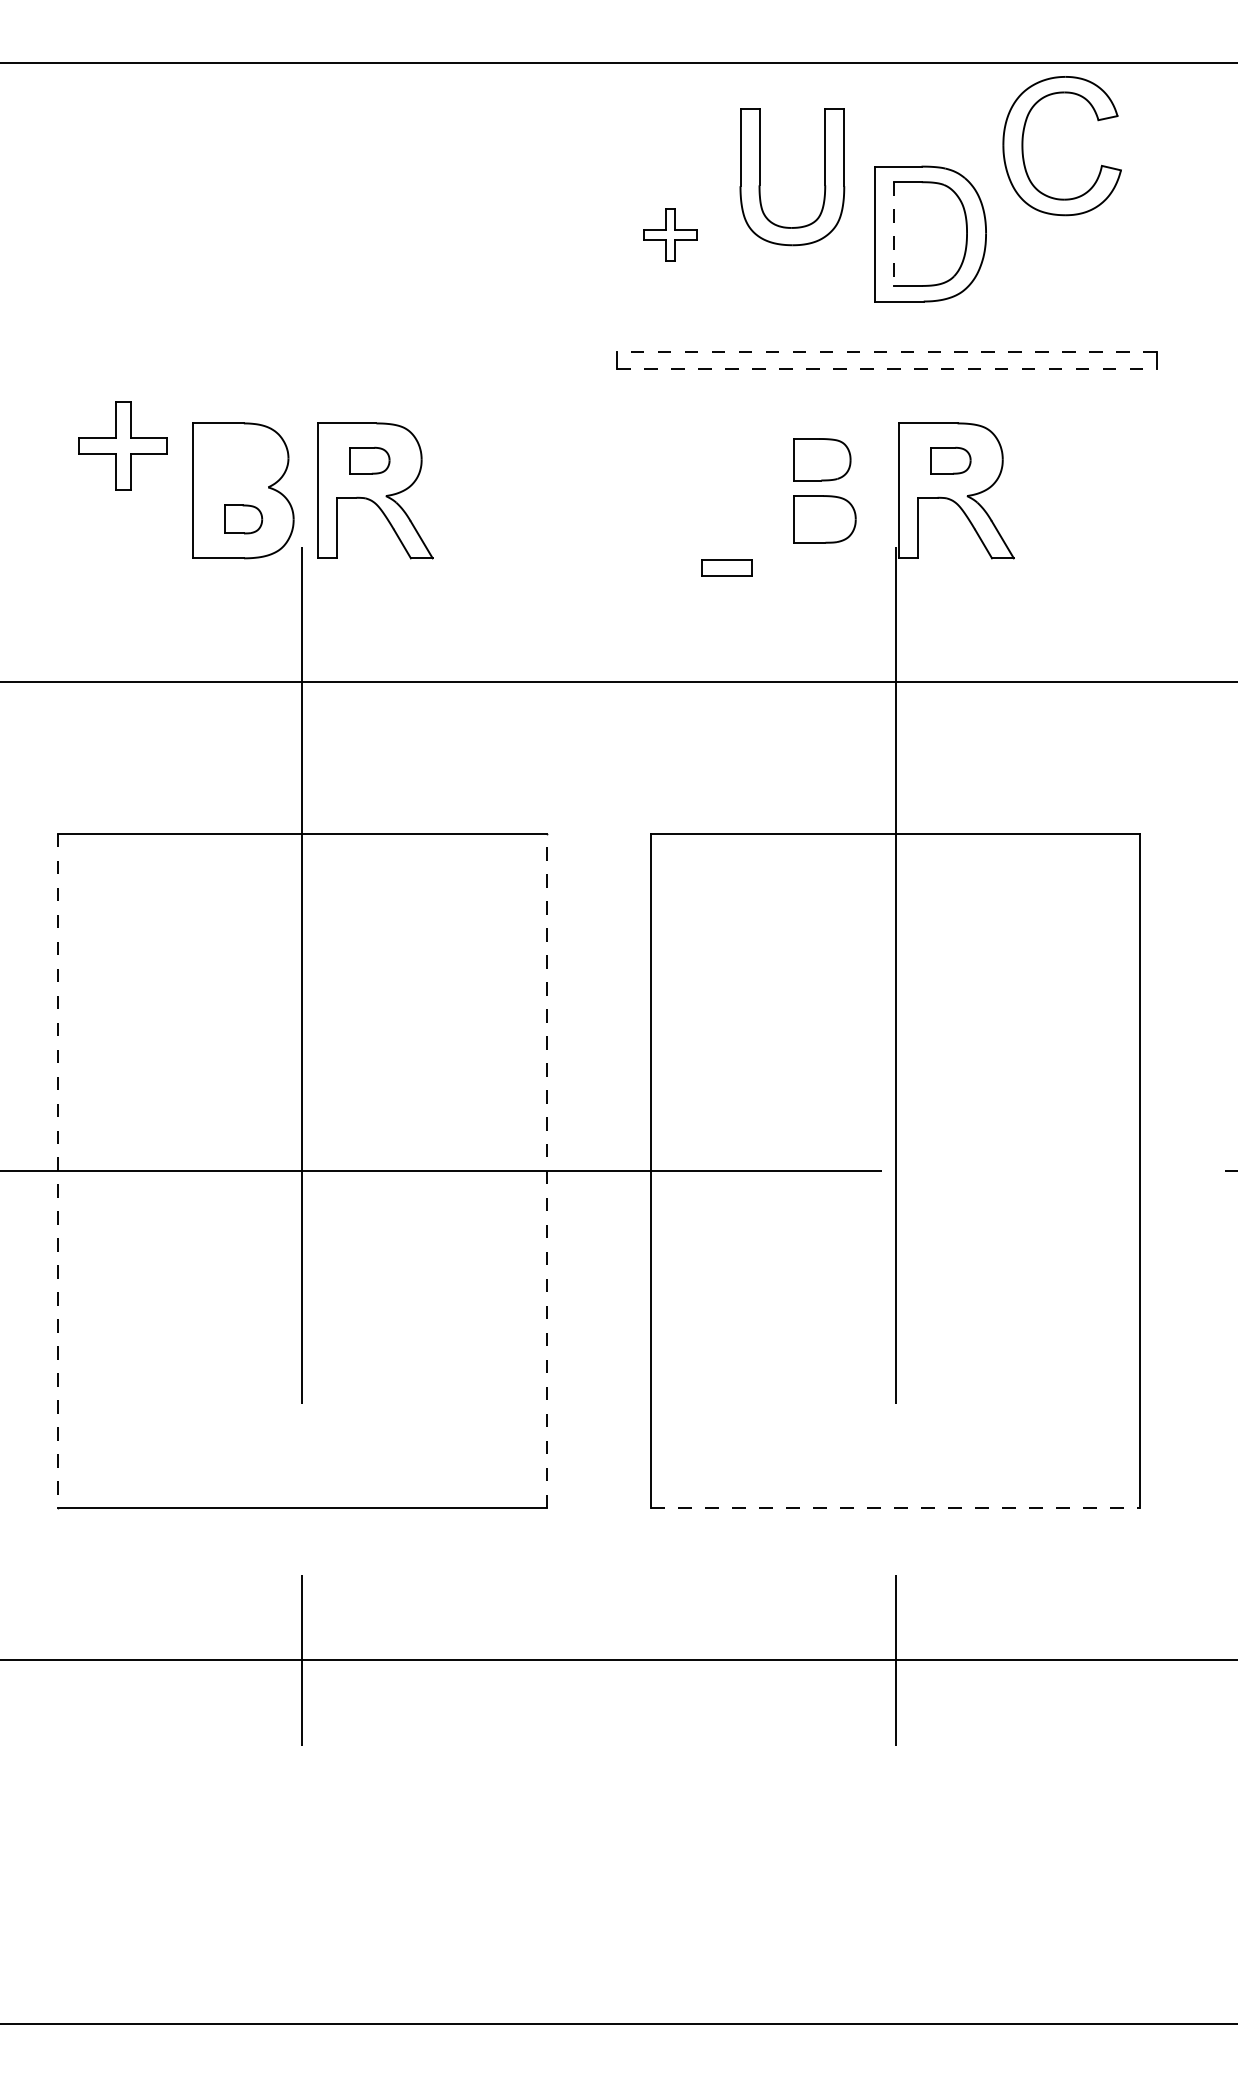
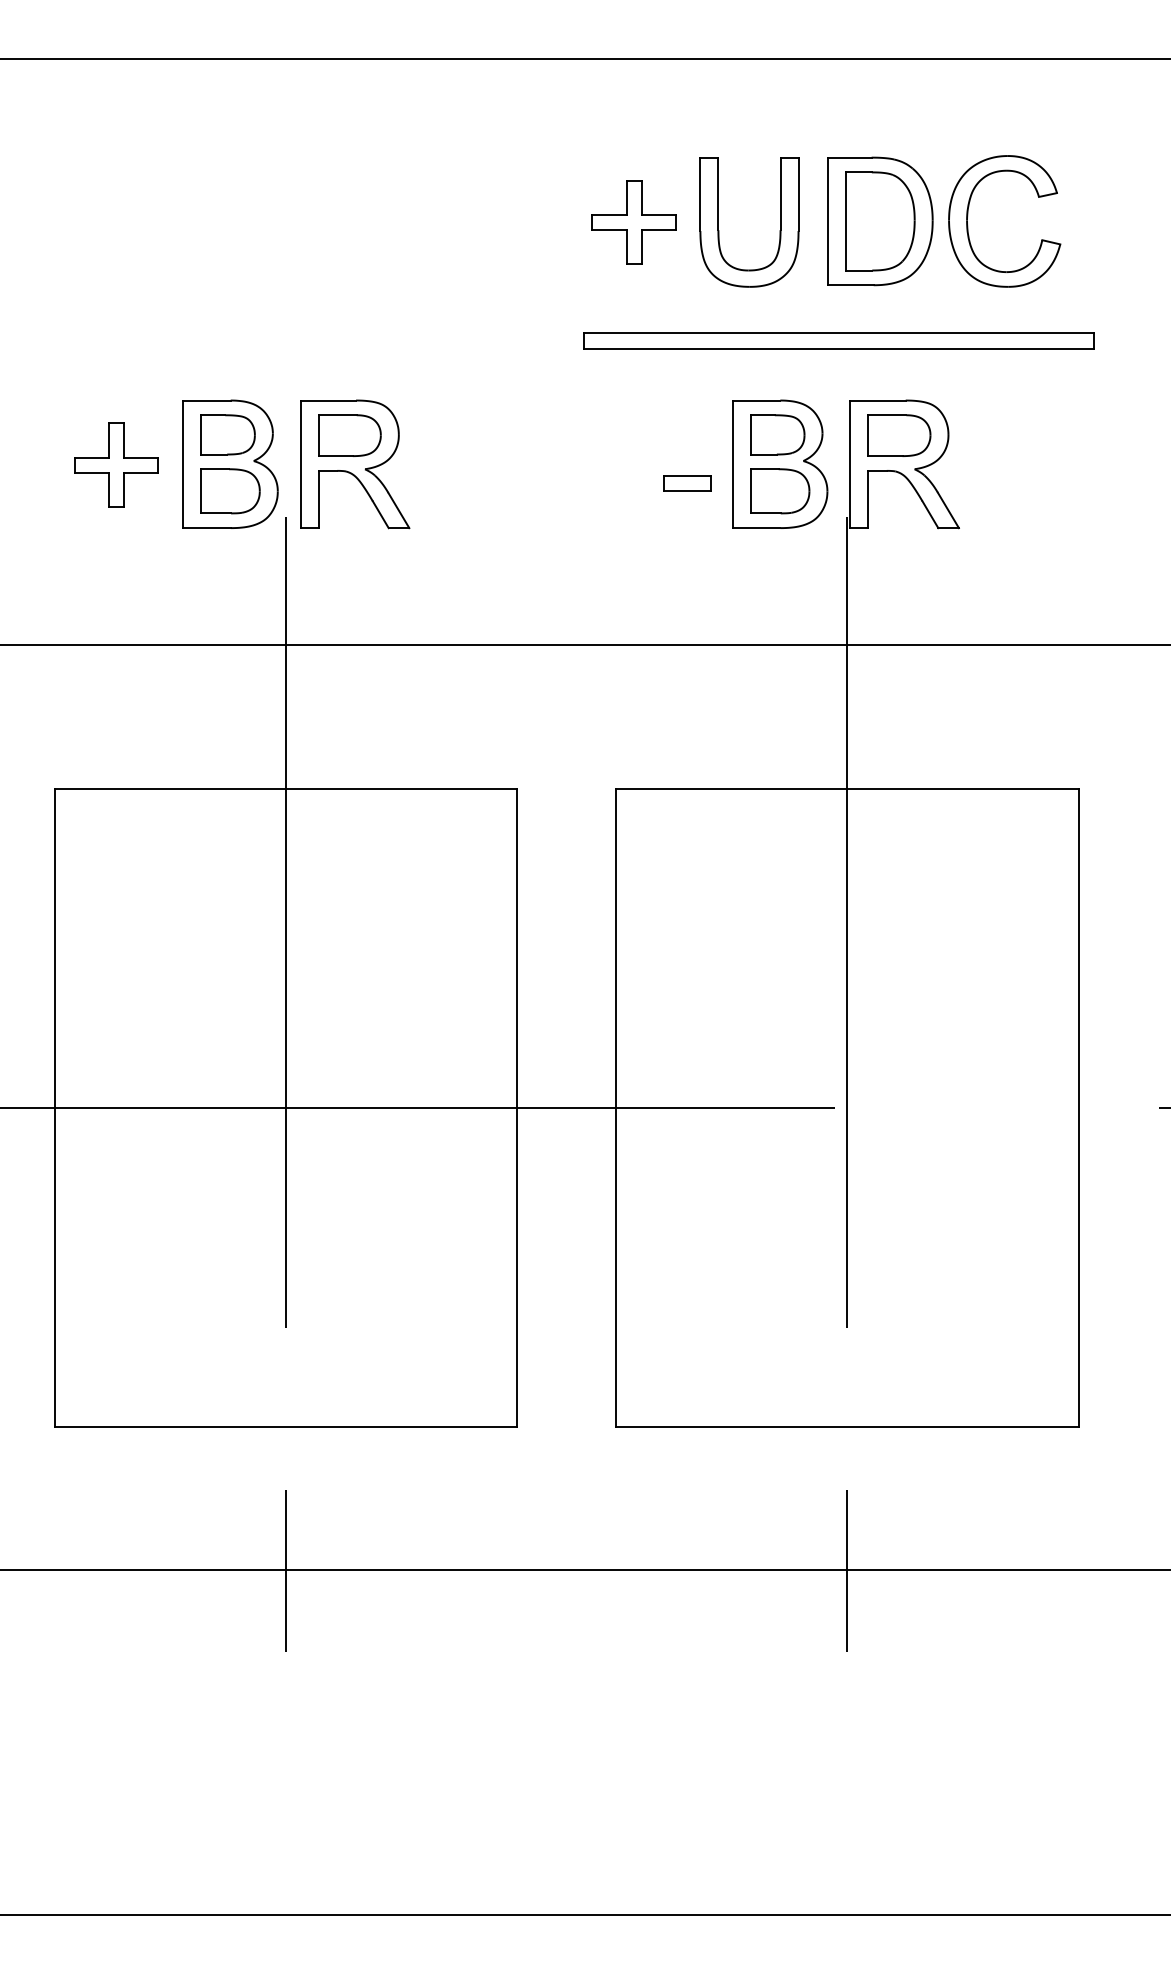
part: (1023, 146) -> (968, 221), moved
part: (760, 177) -> (719, 222), moved
part: (670, 234) -> (634, 221), size x1.67
line: (894, 234) -> (846, 221), dashed -> solid
line: (887, 352) -> (839, 333), dashed -> solid
line: (887, 369) -> (839, 349), dashed -> solid
part: (122, 445) -> (115, 464), moved
part: (240, 459) -> (227, 434), added
part: (369, 460) -> (349, 435), size x1.67
part: (950, 460) -> (899, 435), size x1.67
part: (824, 490) -> (779, 463), added
part: (243, 519) -> (230, 491), size x1.67
part: (726, 567) -> (687, 482), moved
line: (546, 1170) -> (516, 1107), dashed -> solid
line: (57, 1171) -> (54, 1108), dashed -> solid
line: (895, 1508) -> (847, 1426), dashed -> solid

